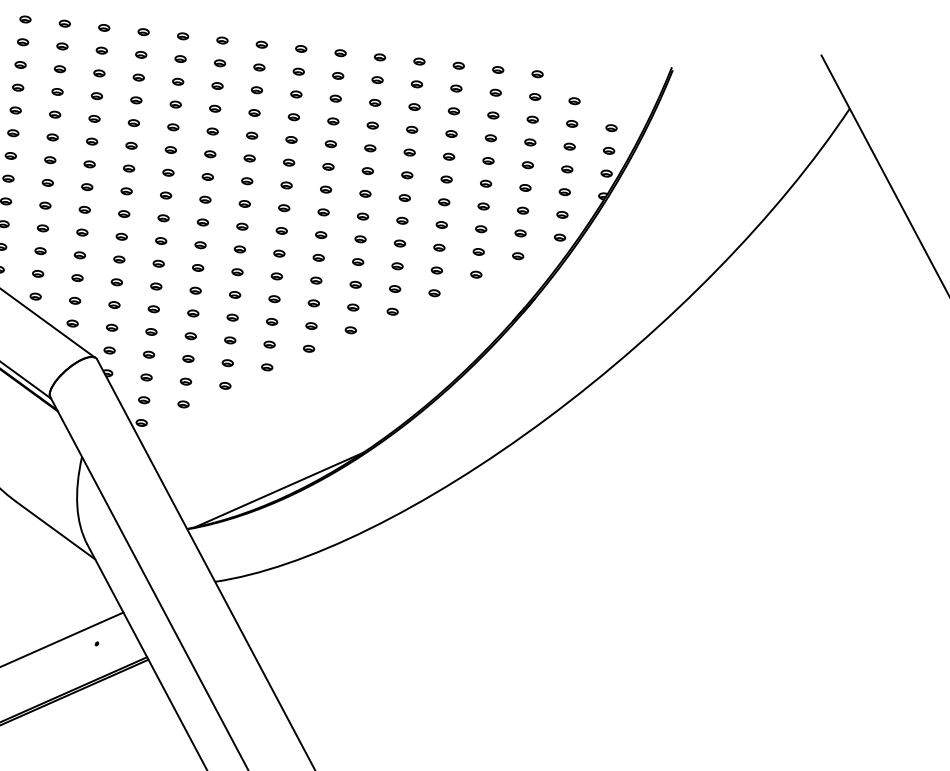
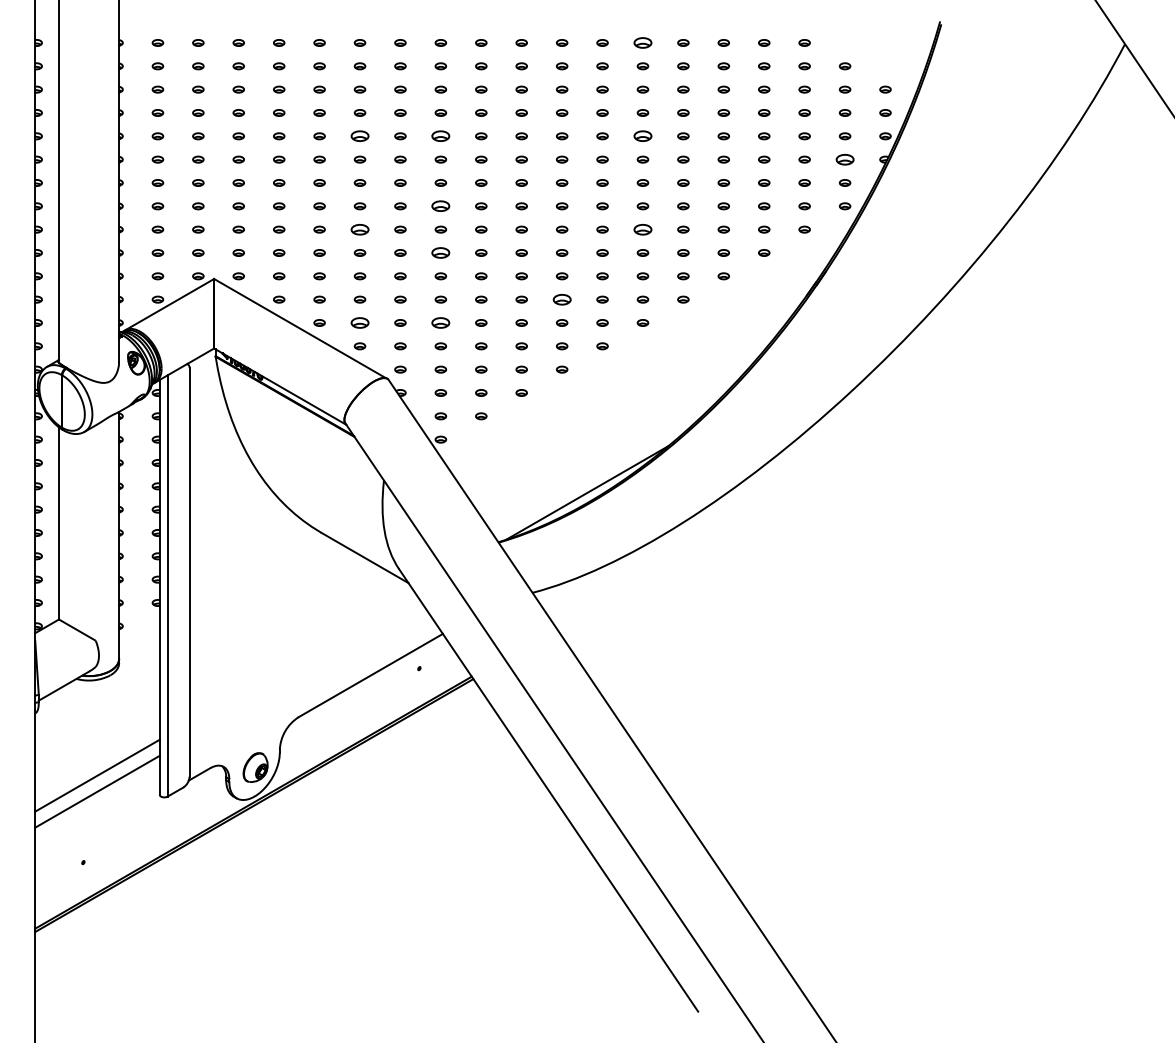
part: (379, 56) -> (642, 42), size x1.6
part: (93, 119) -> (359, 136), size x1.6
part: (172, 127) -> (440, 136), size x1.6
part: (369, 148) -> (642, 136), size x1.6
part: (564, 191) -> (844, 159), size x1.6
part: (165, 195) -> (440, 206), size x1.6
part: (84, 209) -> (359, 229), size x1.6
part: (360, 239) -> (642, 229), size x1.6
part: (160, 240) -> (440, 252), size x1.6
part: (273, 298) -> (561, 299), size x1.6
part: (74, 300) -> (359, 322), size x1.6
part: (153, 308) -> (440, 322), size x1.6

